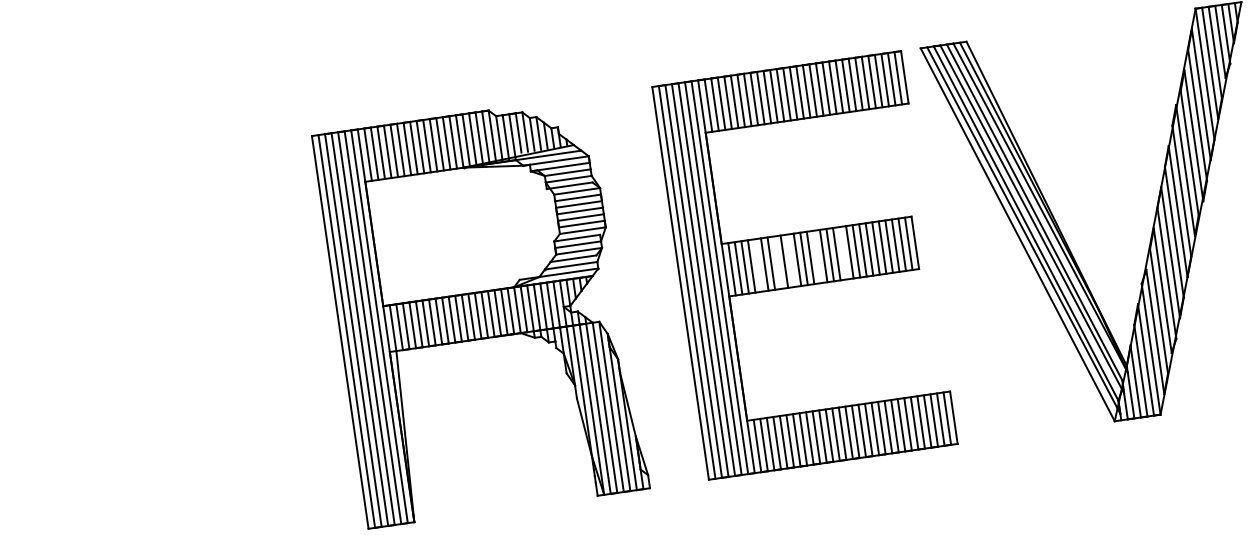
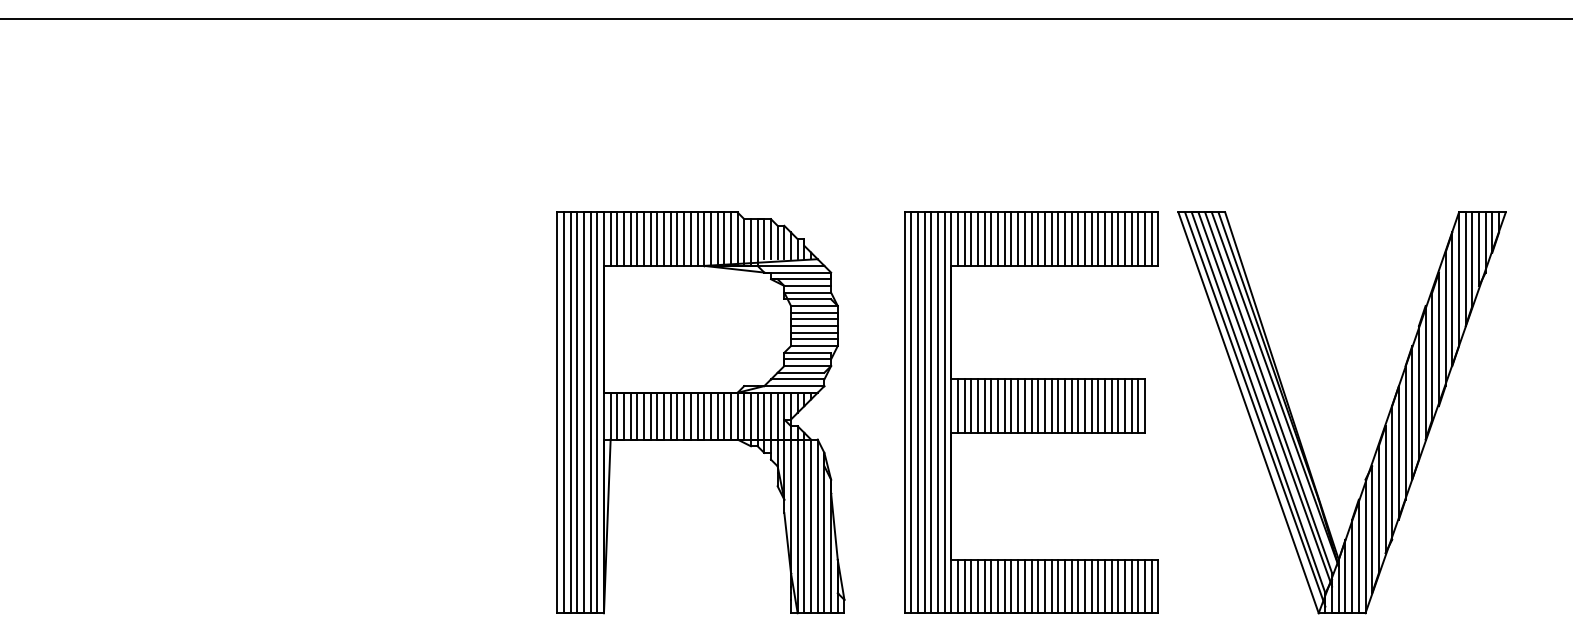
line: (843, 252) -> (1071, 405), added
line: (816, 256) -> (1044, 405), added
line: (791, 260) -> (1018, 405), added
line: (777, 262) -> (1004, 405), added
line: (757, 264) -> (984, 405), added

